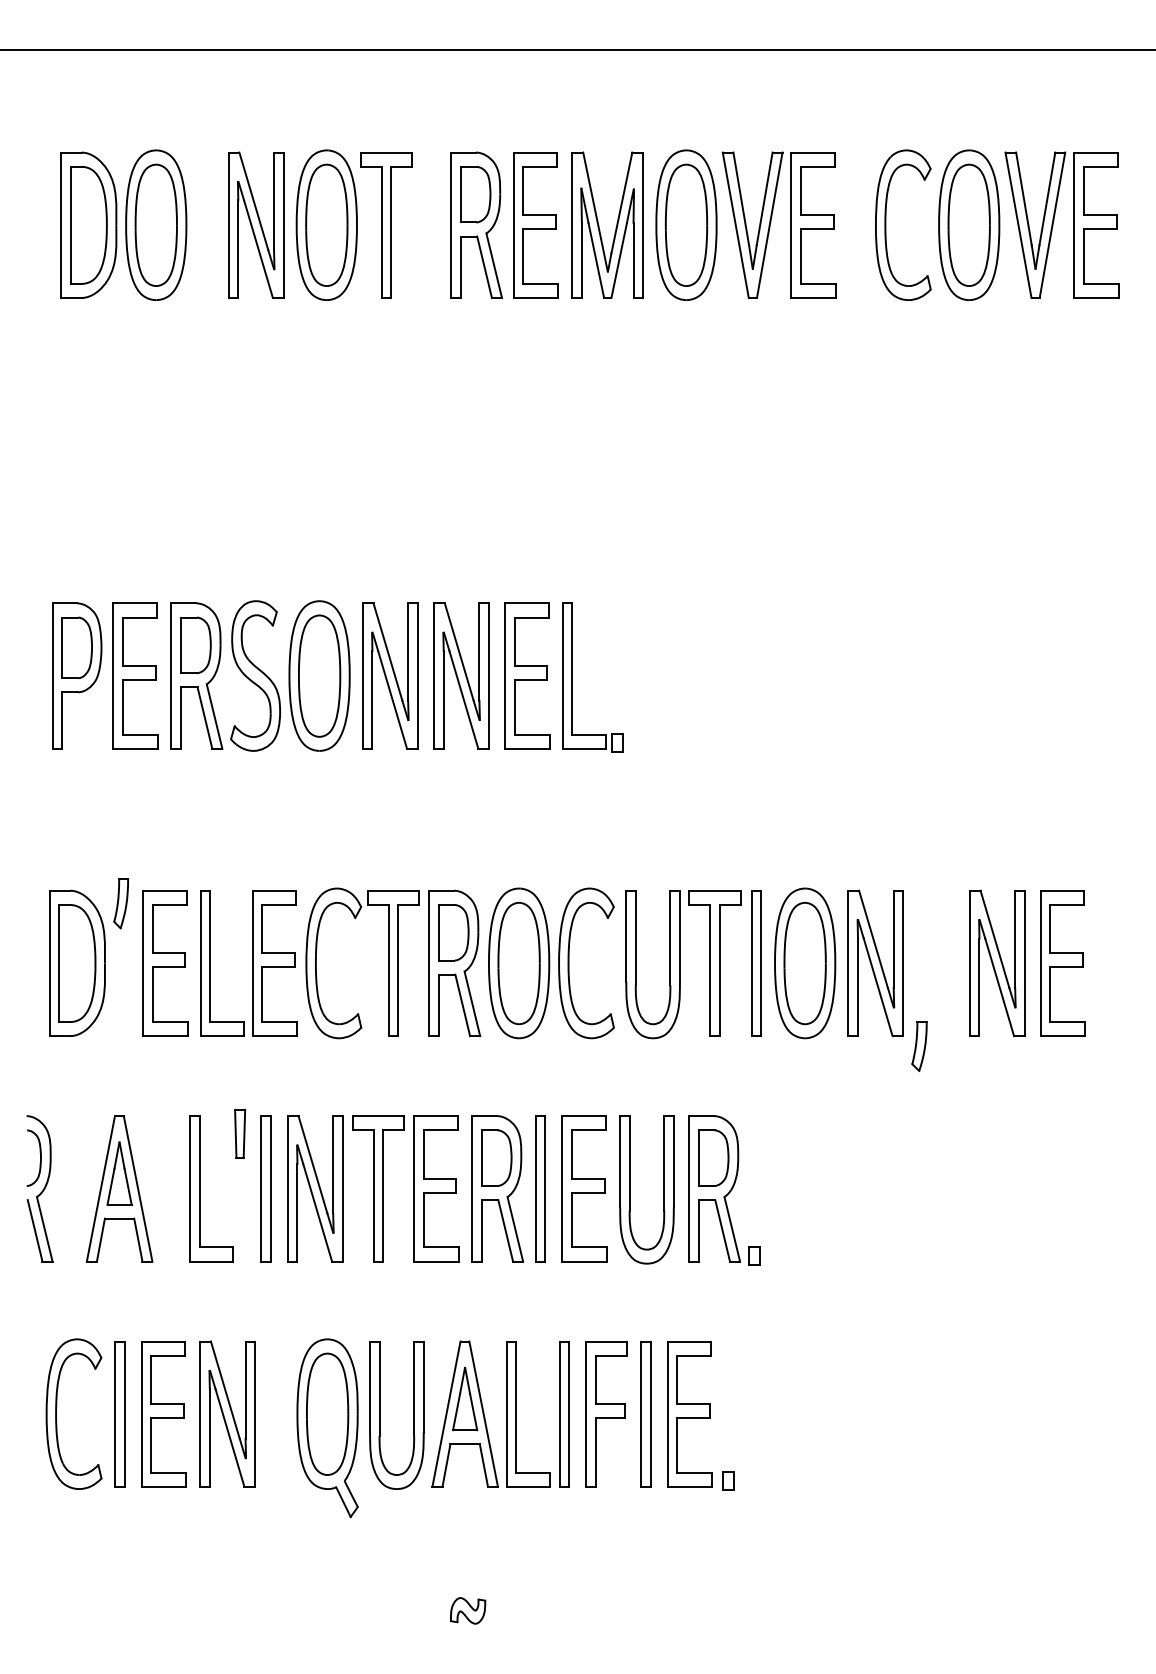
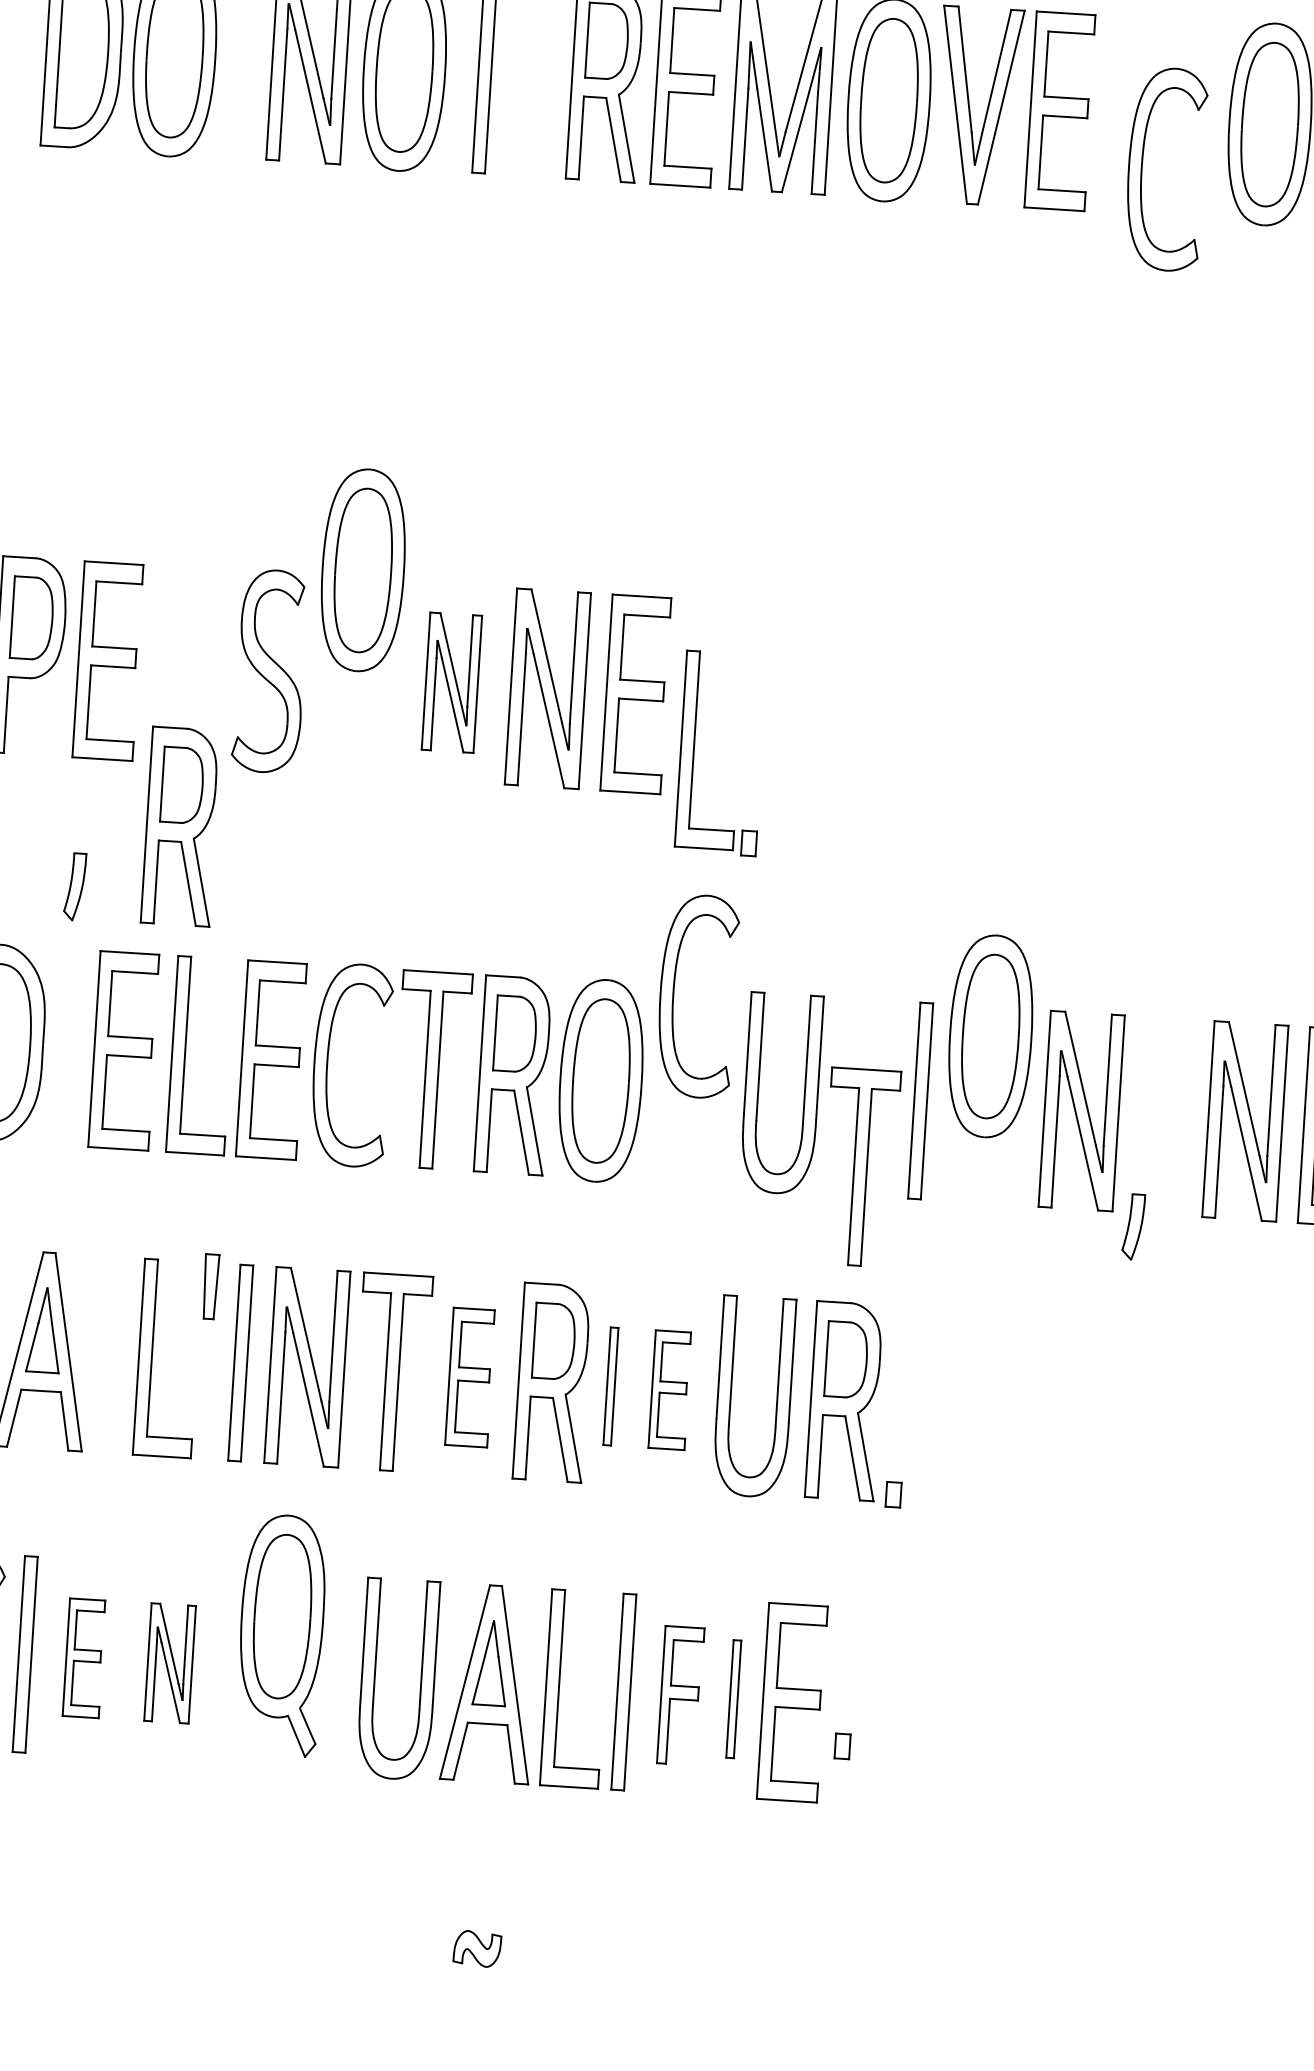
part: (886, 224) -> (1143, 166), moved
part: (196, 675) -> (180, 825), moved
part: (319, 675) -> (363, 569), moved
part: (390, 675) -> (452, 682), size x0.7
part: (572, 677) -> (694, 751), moved
part: (120, 903) -> (74, 886), moved
part: (569, 963) -> (674, 995), moved
part: (714, 963) -> (859, 1167), moved
part: (805, 963) -> (991, 1036), moved
part: (436, 1188) -> (470, 1377), size x0.7
part: (540, 1188) -> (610, 1385), size x0.6
part: (584, 1188) -> (670, 1389), size x0.6
part: (227, 1413) -> (170, 1662), size x0.6
part: (163, 1414) -> (83, 1658), size x0.6
part: (606, 1414) -> (680, 1696), size x0.7
part: (645, 1414) -> (733, 1699), size x0.6
part: (327, 1428) -> (281, 1635), moved
part: (728, 1480) -> (842, 1745), moved

